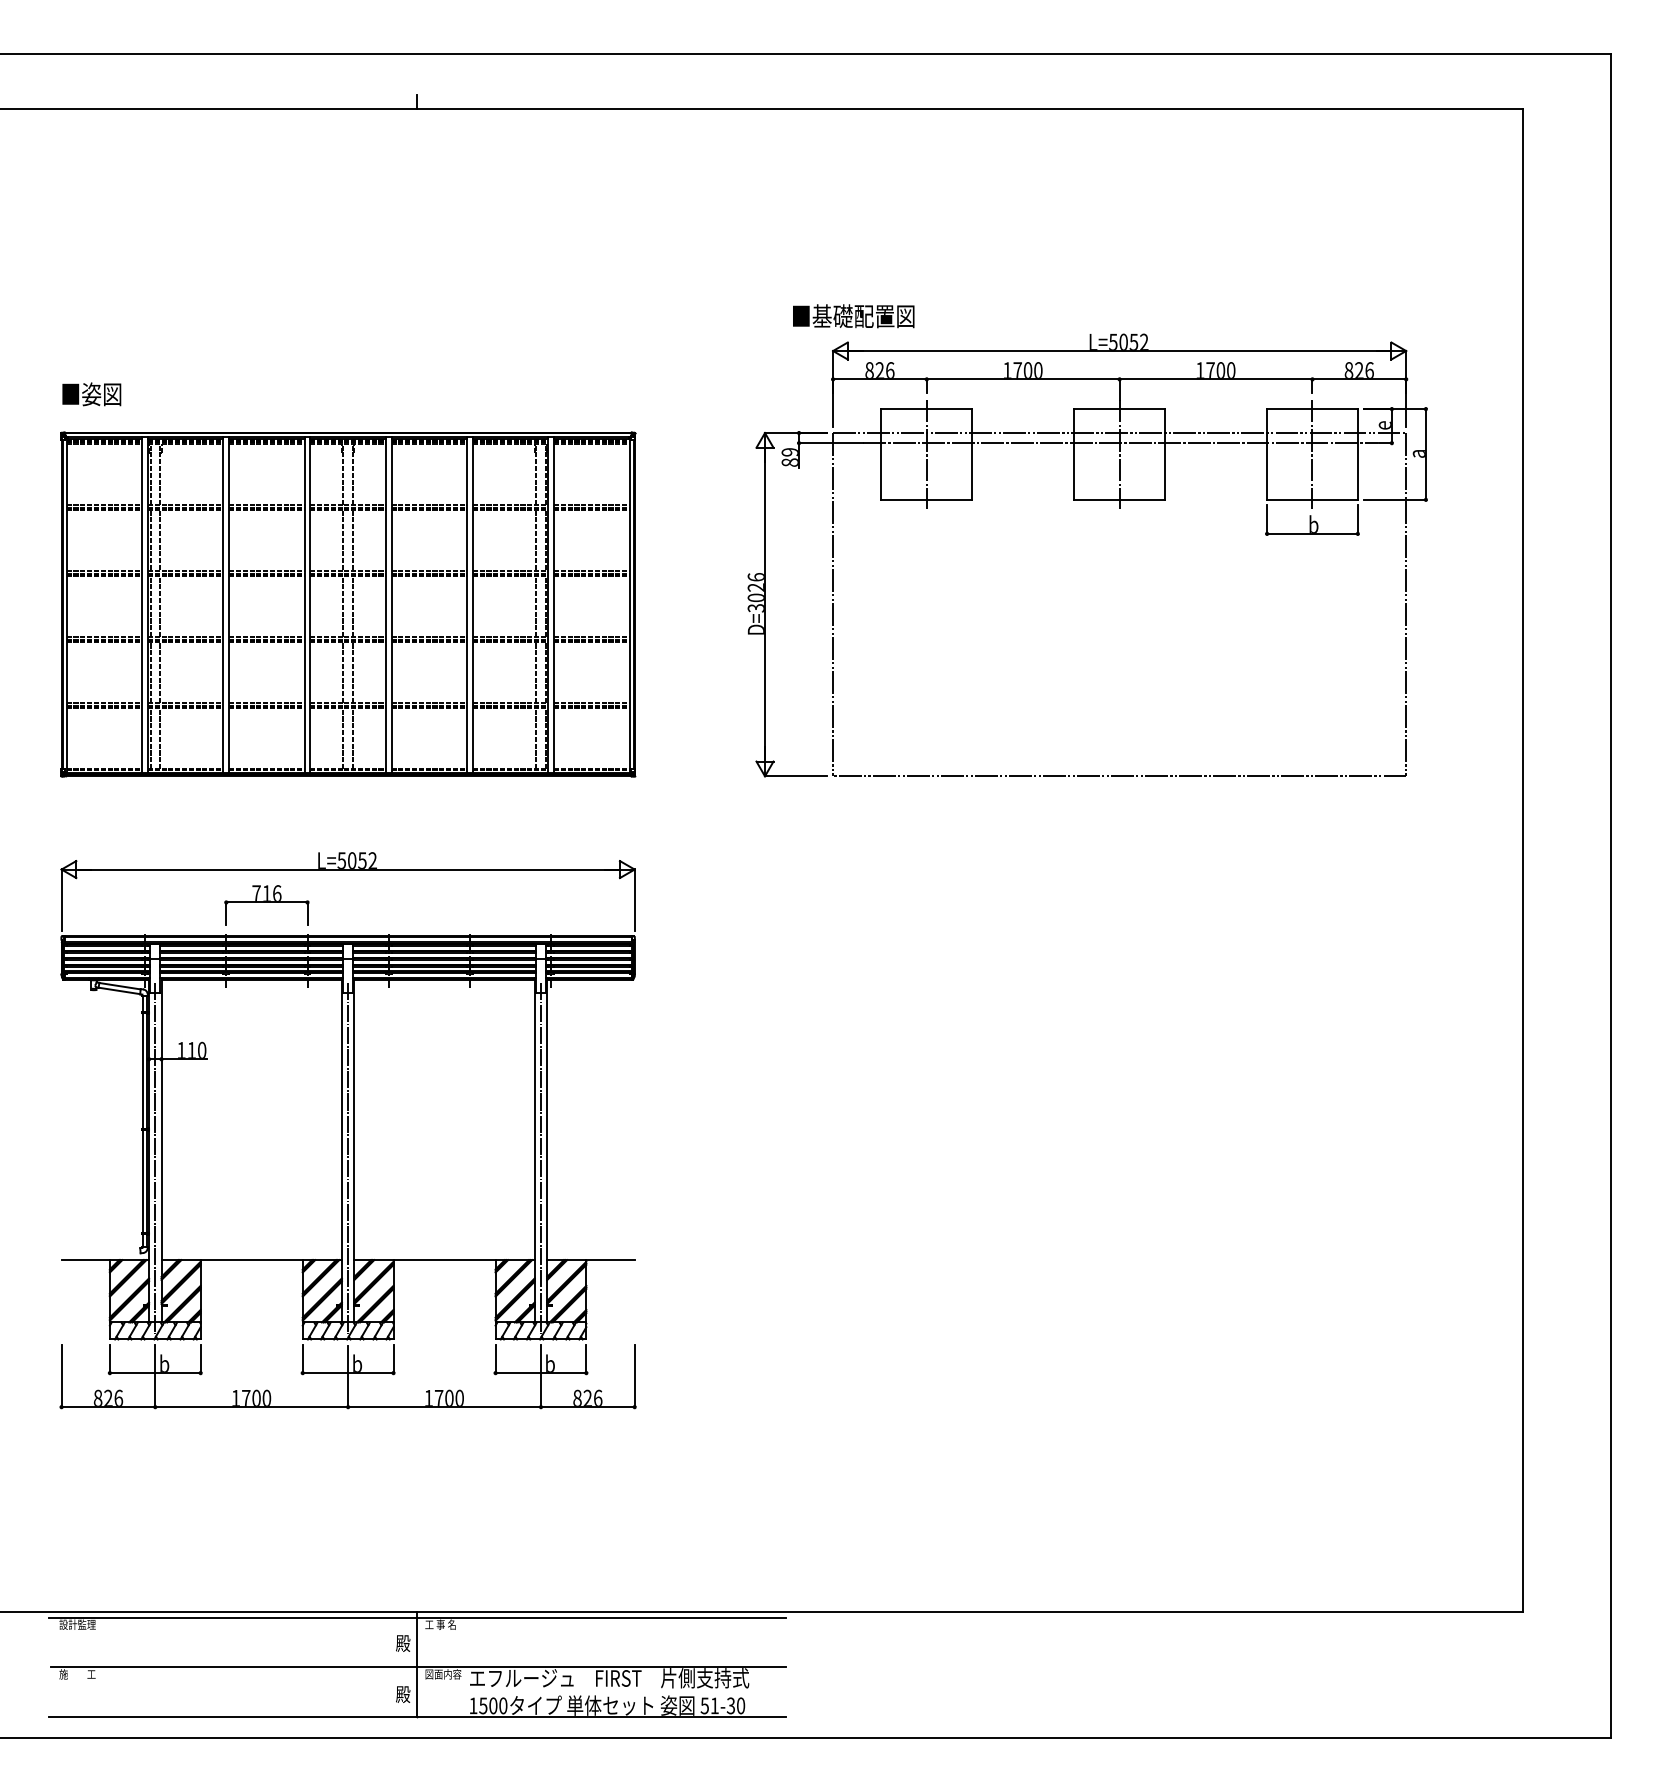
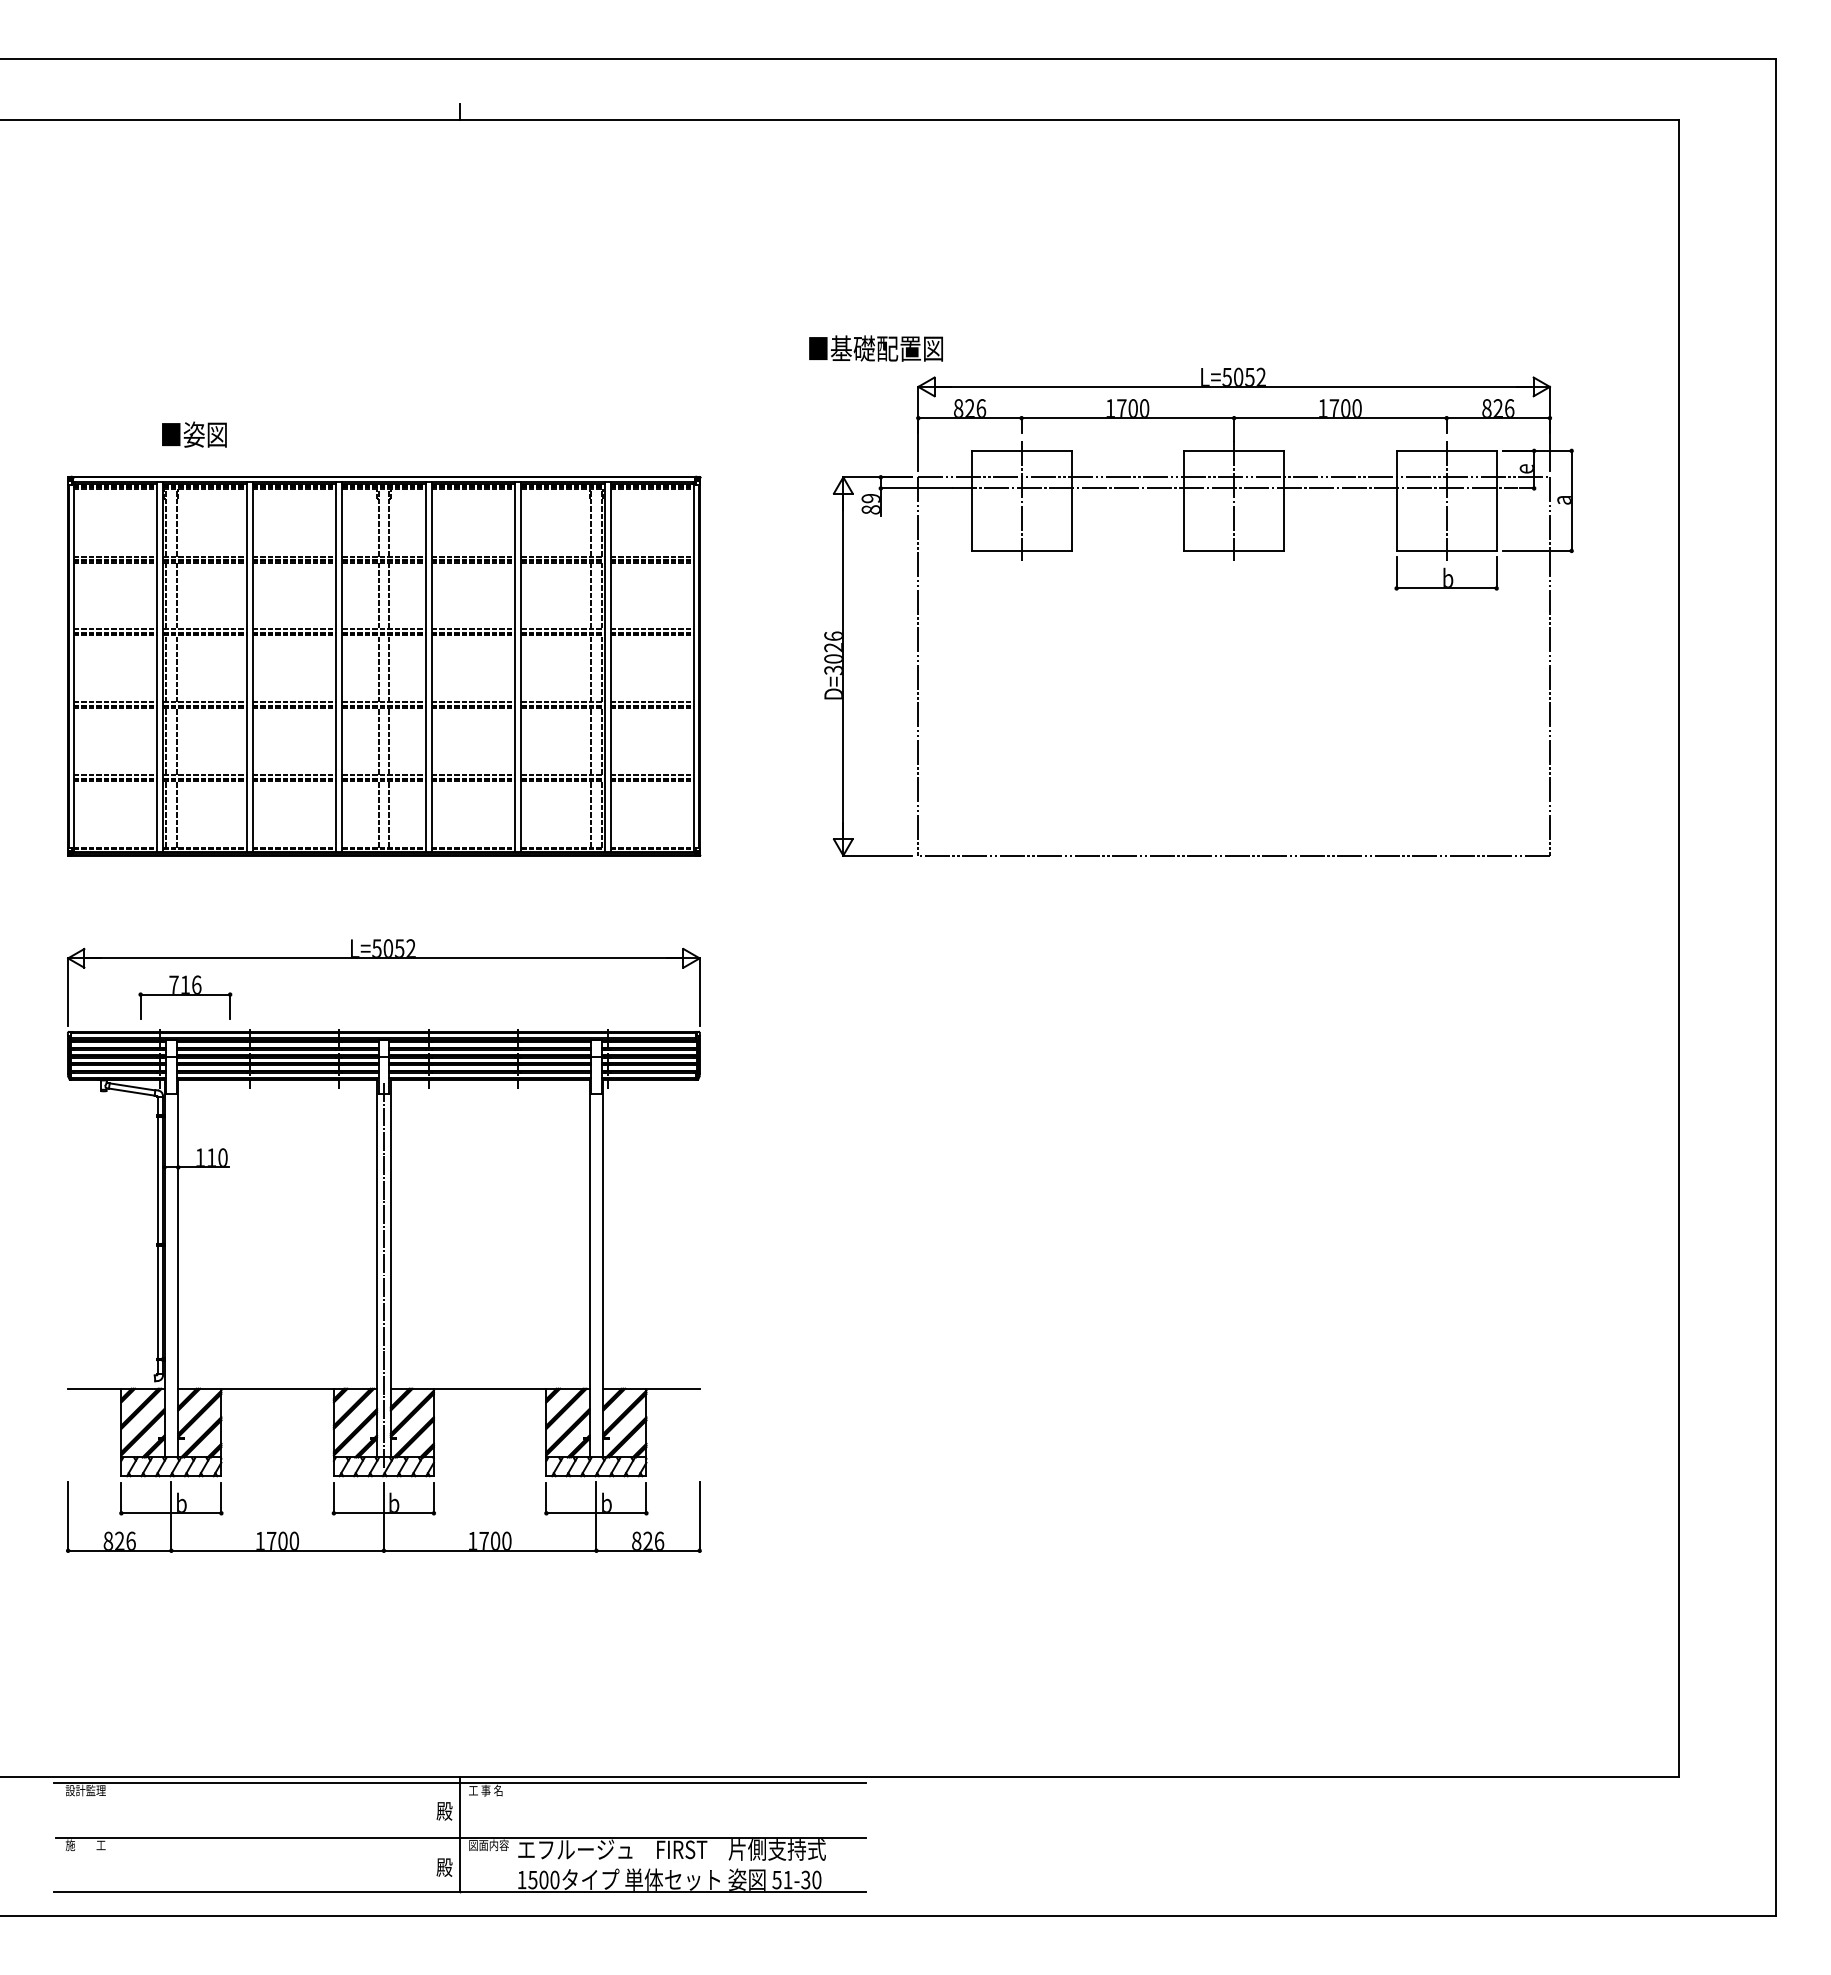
text: (853, 316) -> (875, 348), moved
text: (91, 394) -> (194, 434), moved
part: (267, 905) -> (185, 997), moved
line: (155, 1158) -> (171, 1276), removed
line: (541, 1158) -> (596, 1276), removed

